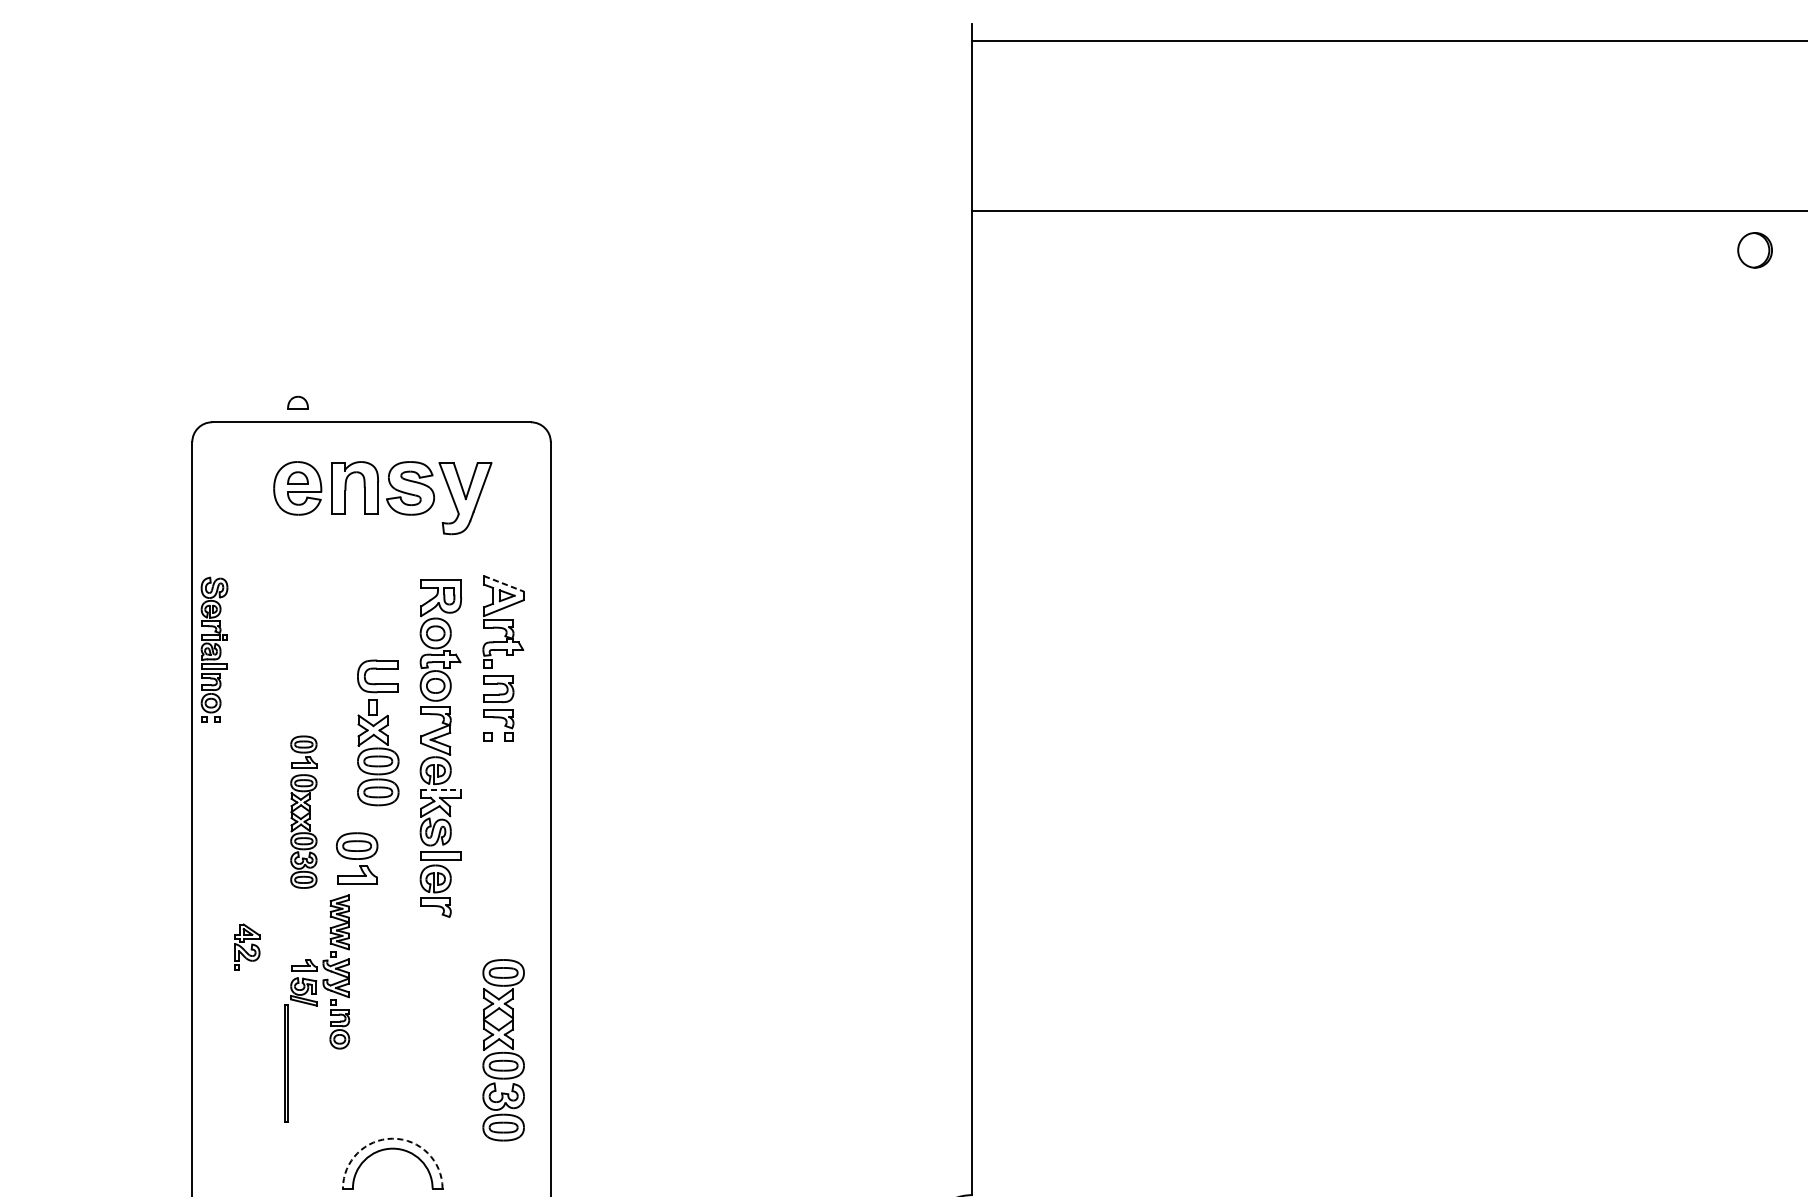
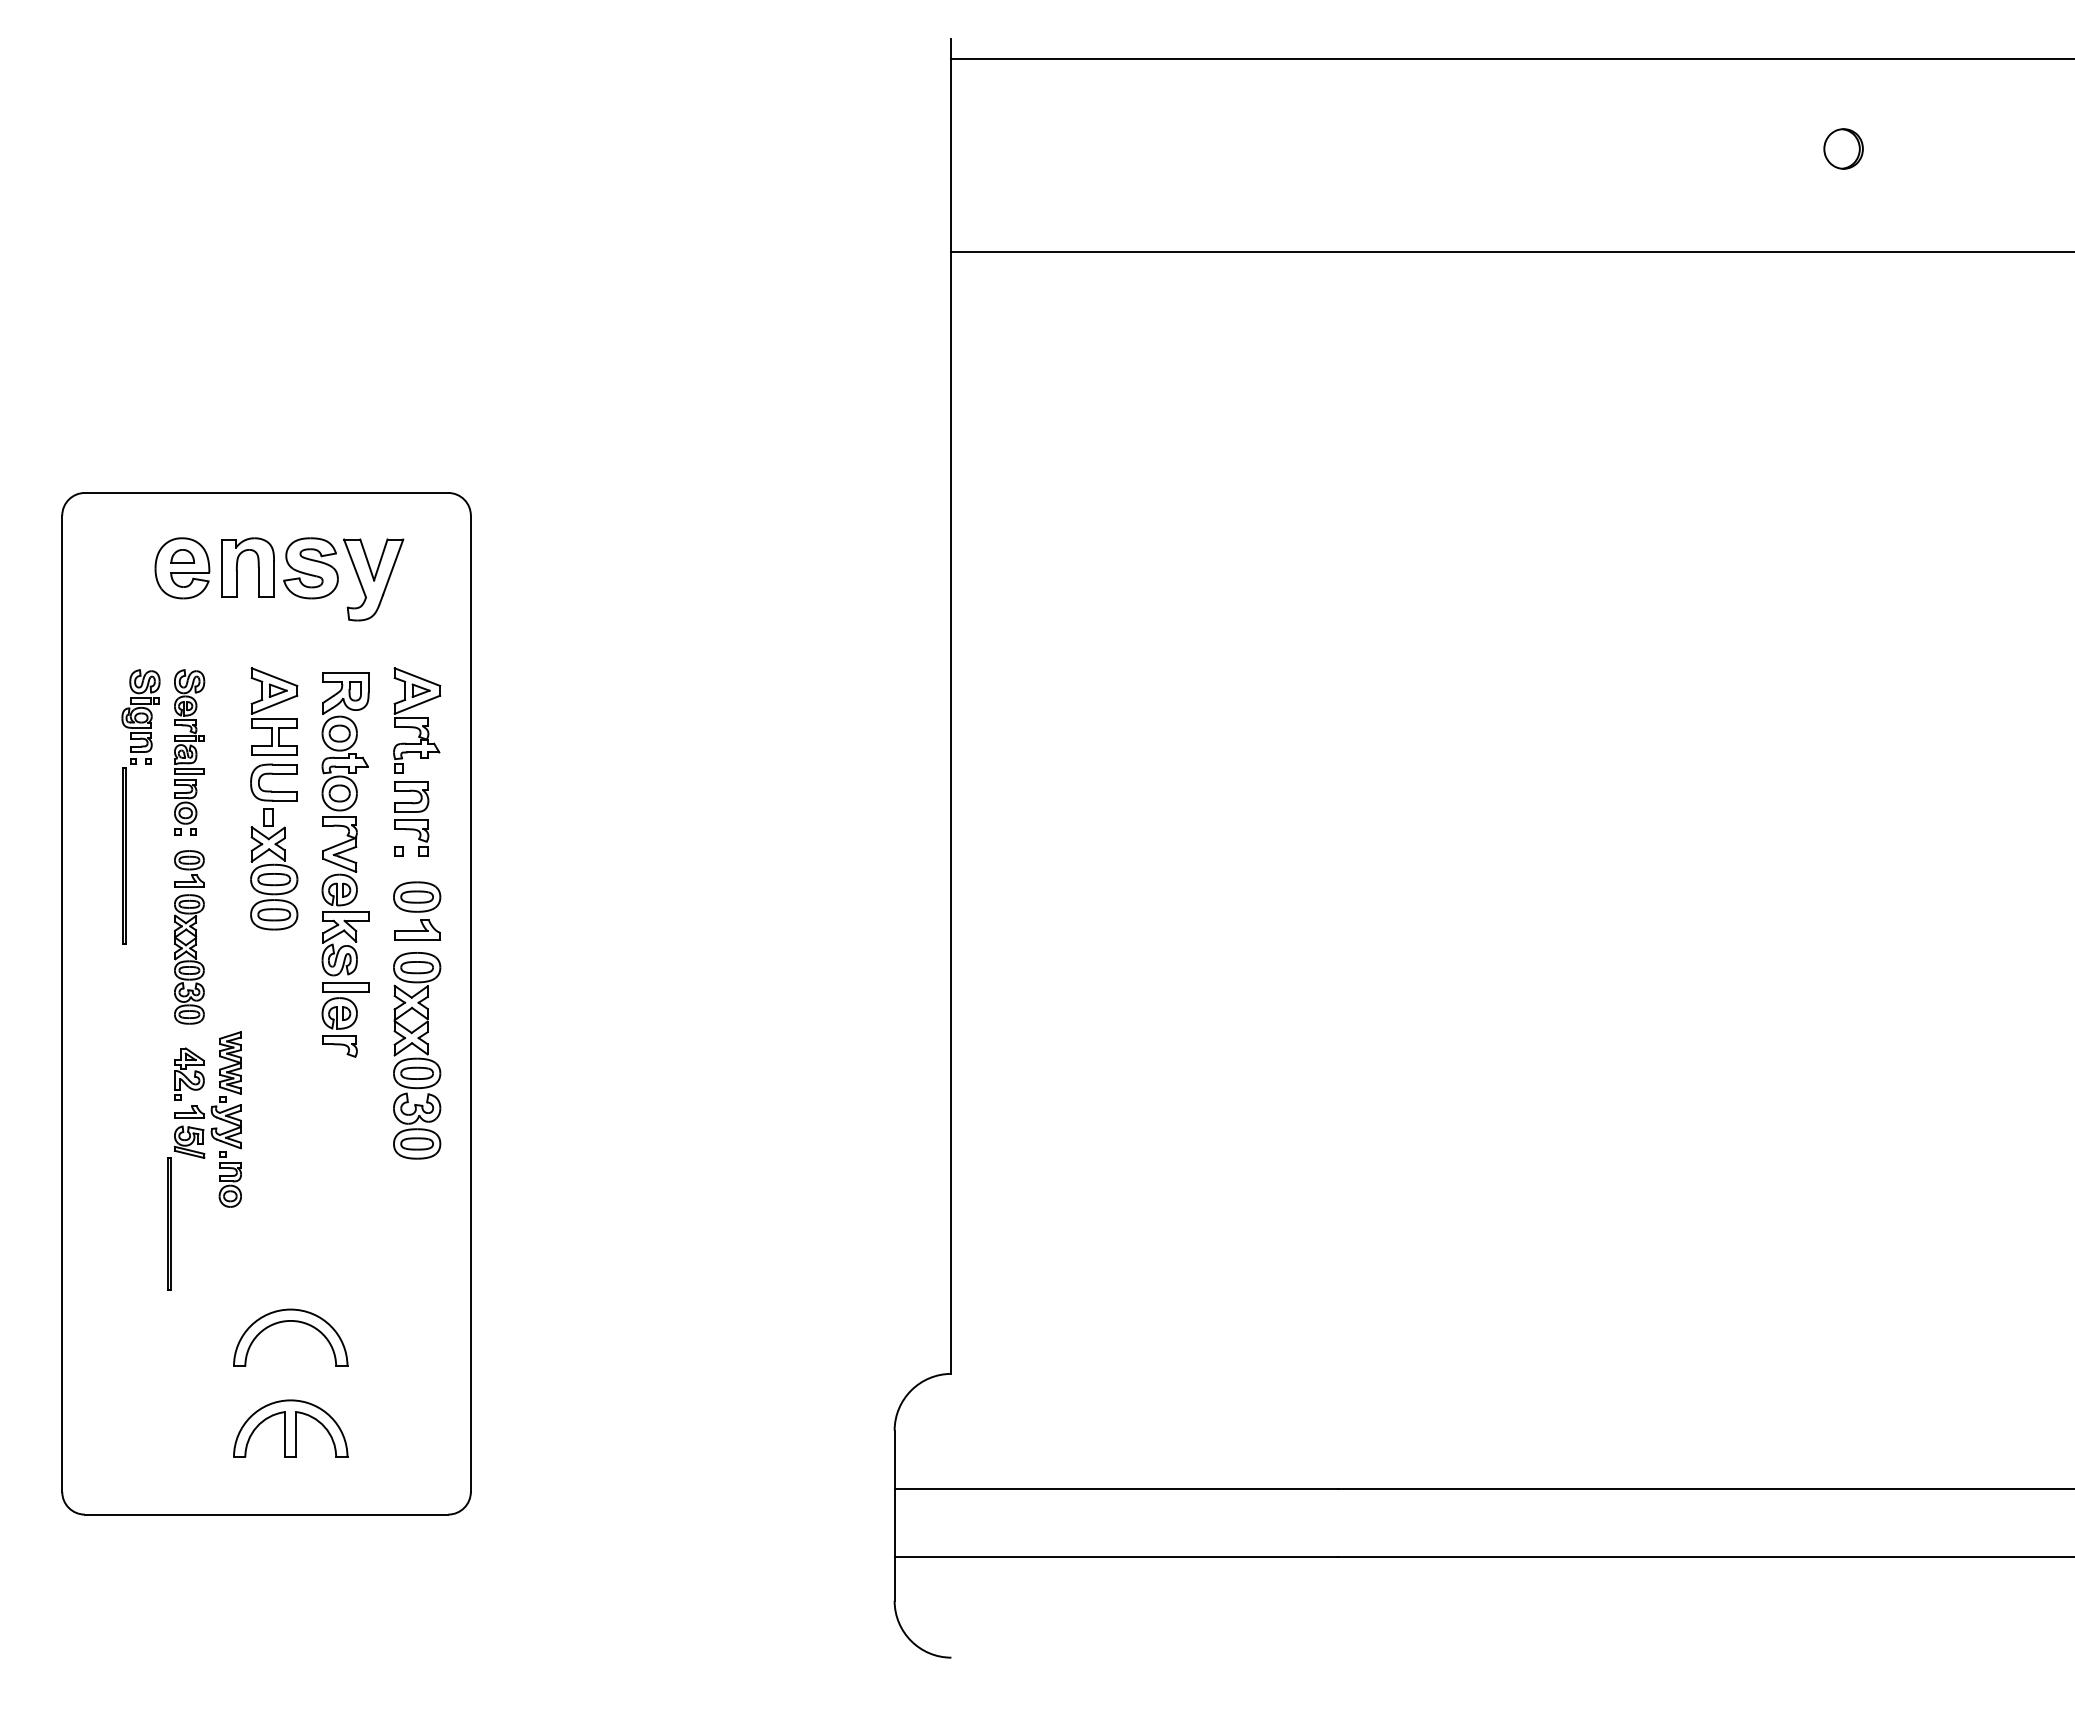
part: (1754, 249) -> (1843, 148), moved
part: (297, 402) -> (182, 470), removed
line: (503, 584) -> (417, 677), dashed -> solid
part: (378, 614) -> (274, 711), added
part: (214, 649) -> (189, 752), moved
part: (248, 697) -> (126, 806), added
line: (441, 790) -> (346, 912), dashed -> solid
part: (357, 857) -> (417, 910), moved
part: (246, 946) -> (189, 1073), moved
part: (503, 1050) -> (417, 1055), moved
arc: (392, 1138) -> (290, 1309), dashed -> solid

